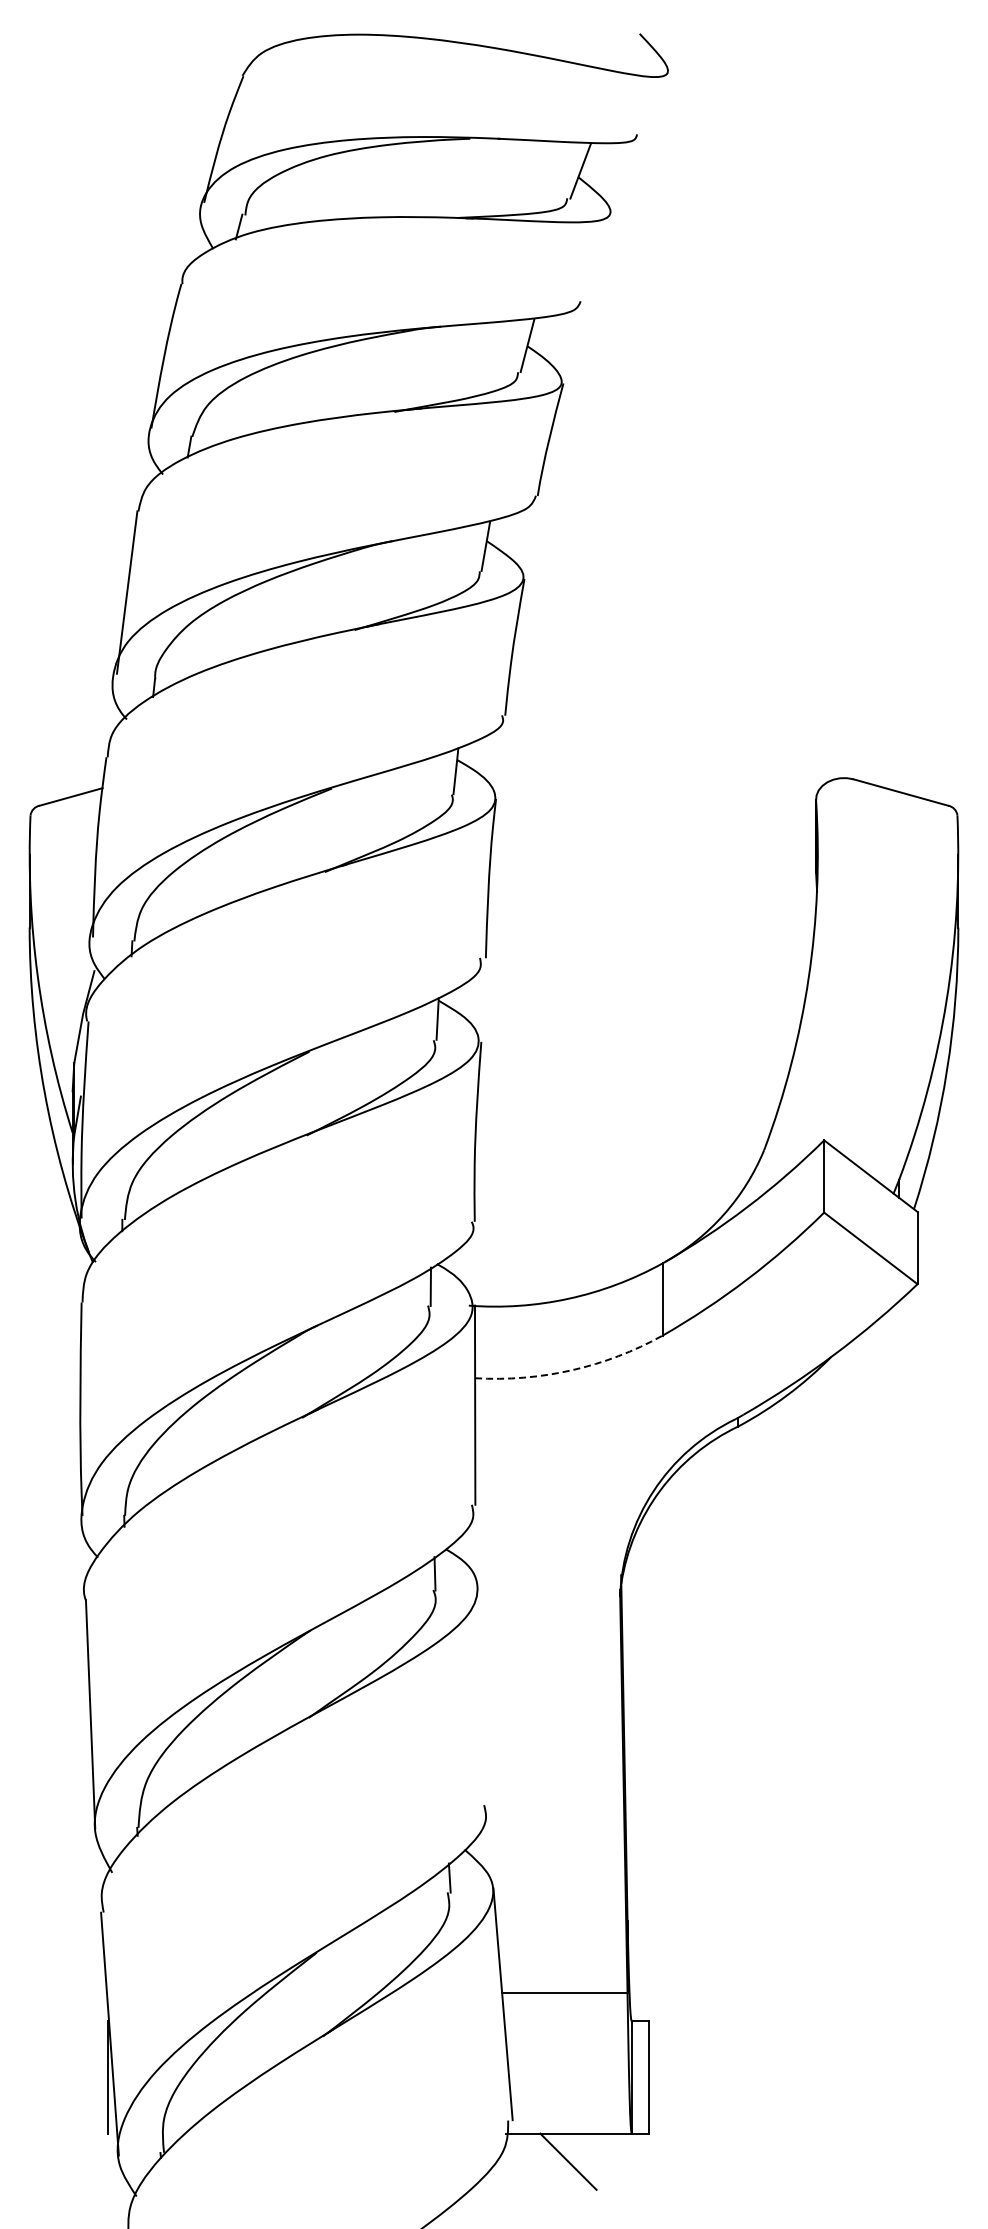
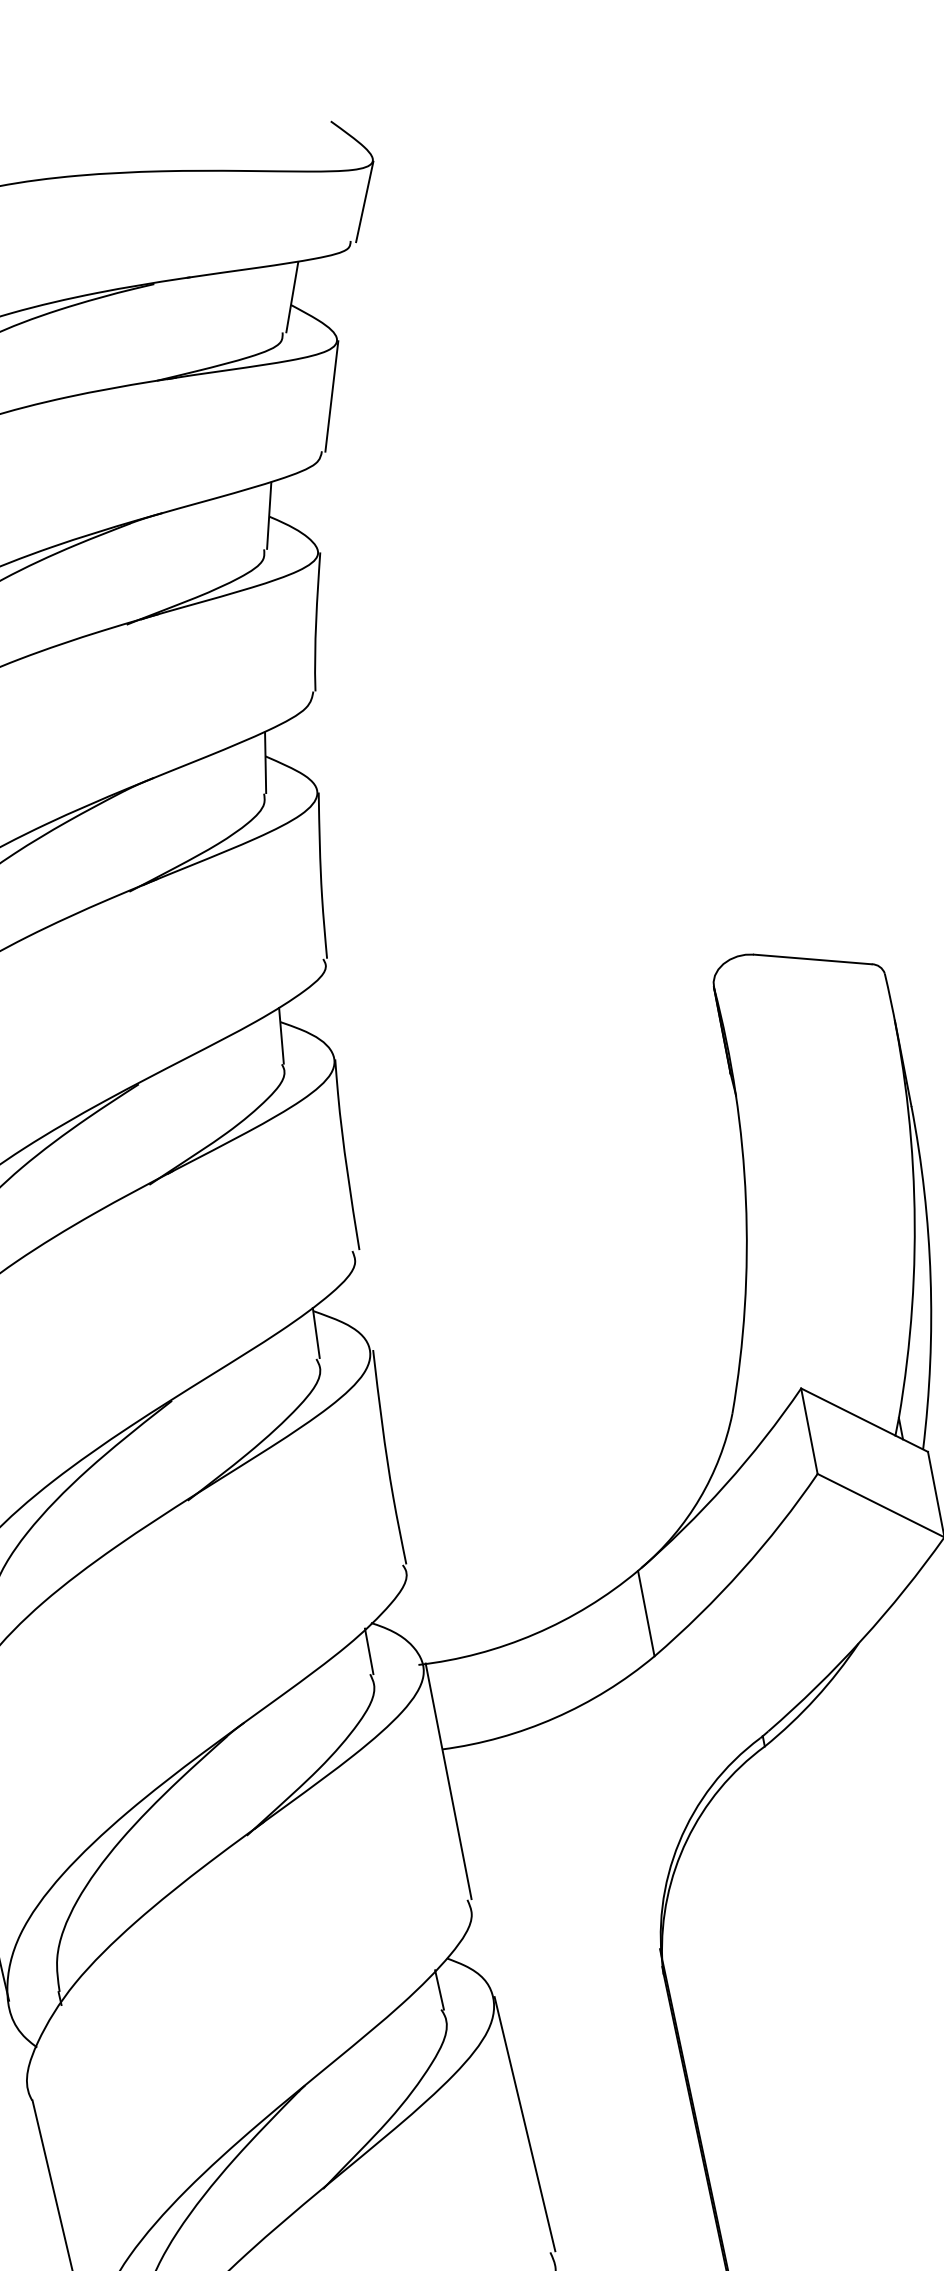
line: (654, 104) -> (364, 201), added
line: (597, 258) -> (332, 396), added
arc: (571, 1370) -> (554, 1718), dashed -> solid
line: (483, 1696) -> (524, 2124), added

